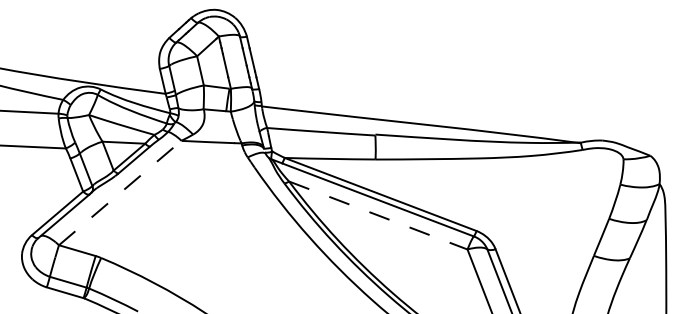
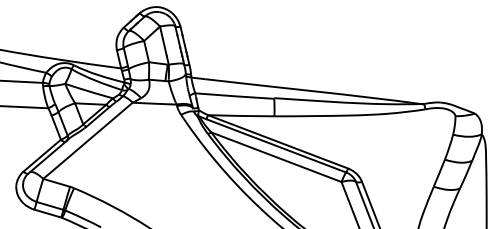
line: (120, 192) -> (88, 140), dashed -> solid
line: (378, 215) -> (276, 157), dashed -> solid

